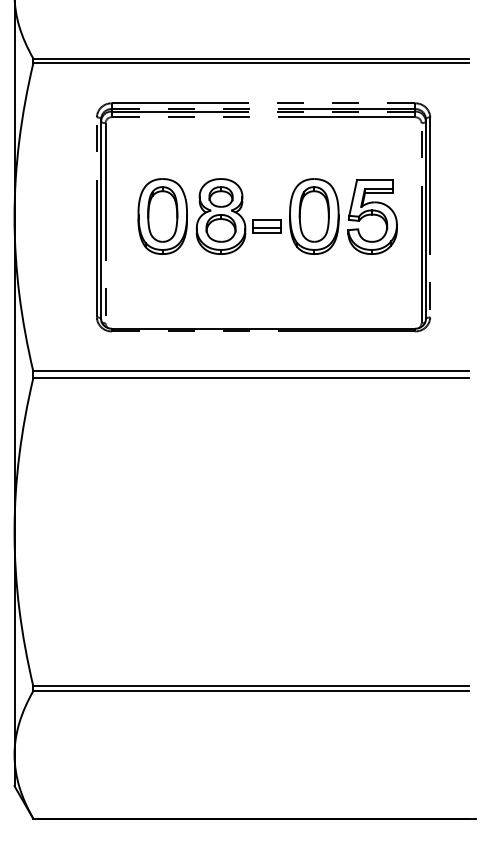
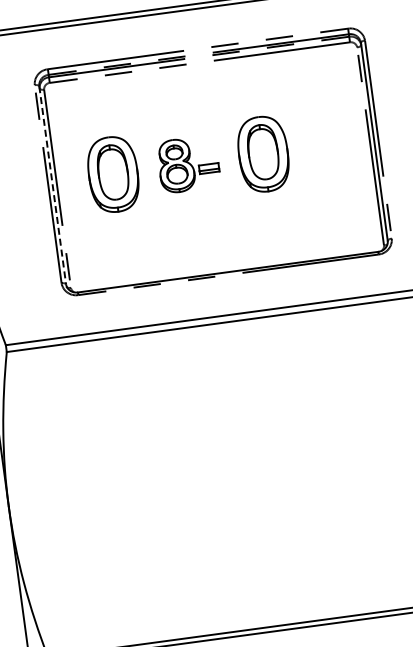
part: (238, 216) -> (188, 164), size x0.7
part: (372, 216) -> (321, 146), removed
line: (101, 219) -> (53, 185), solid -> dashed

